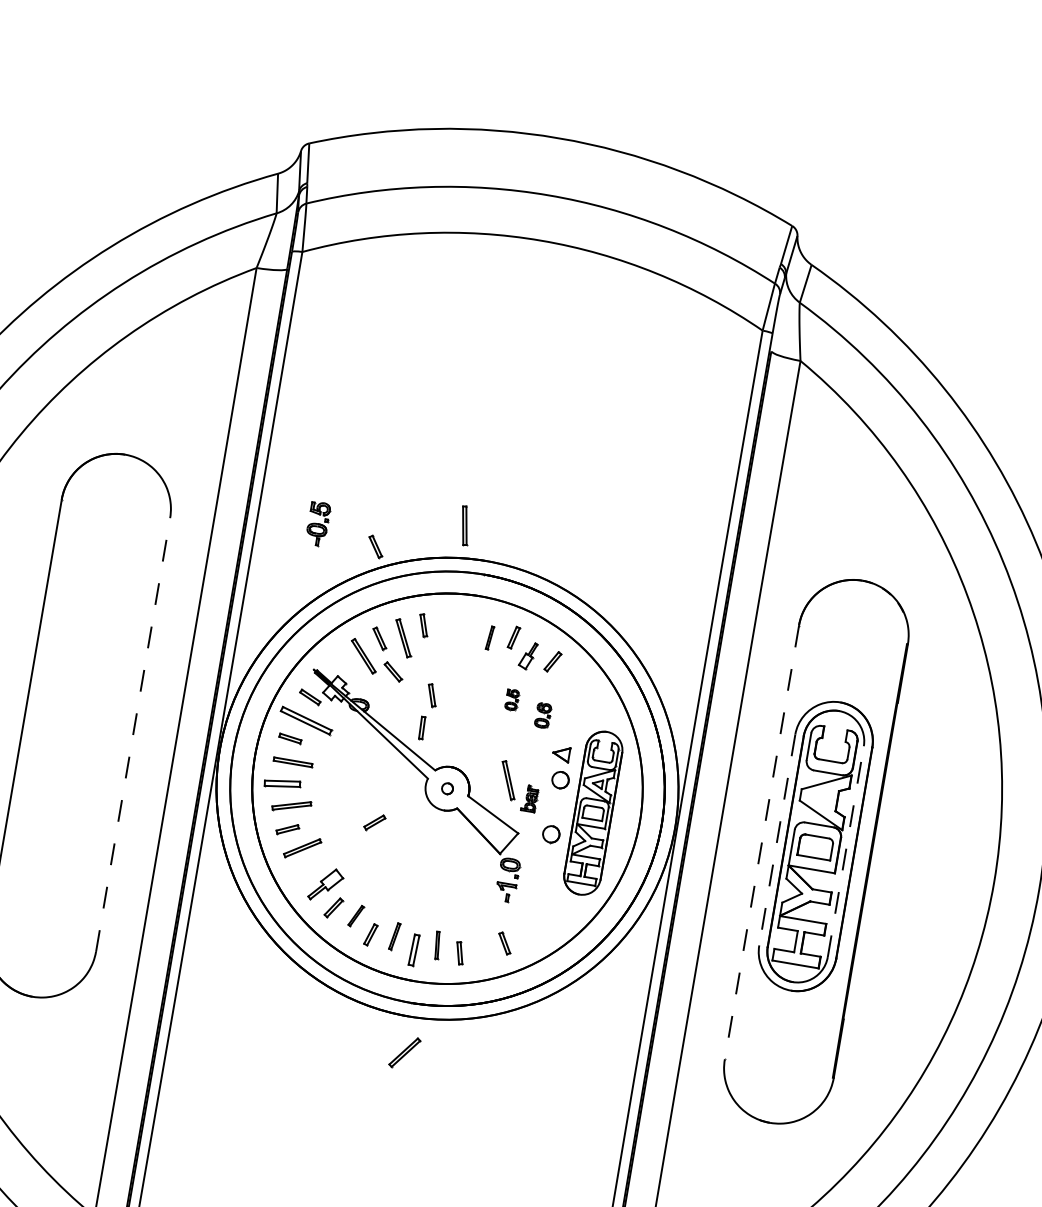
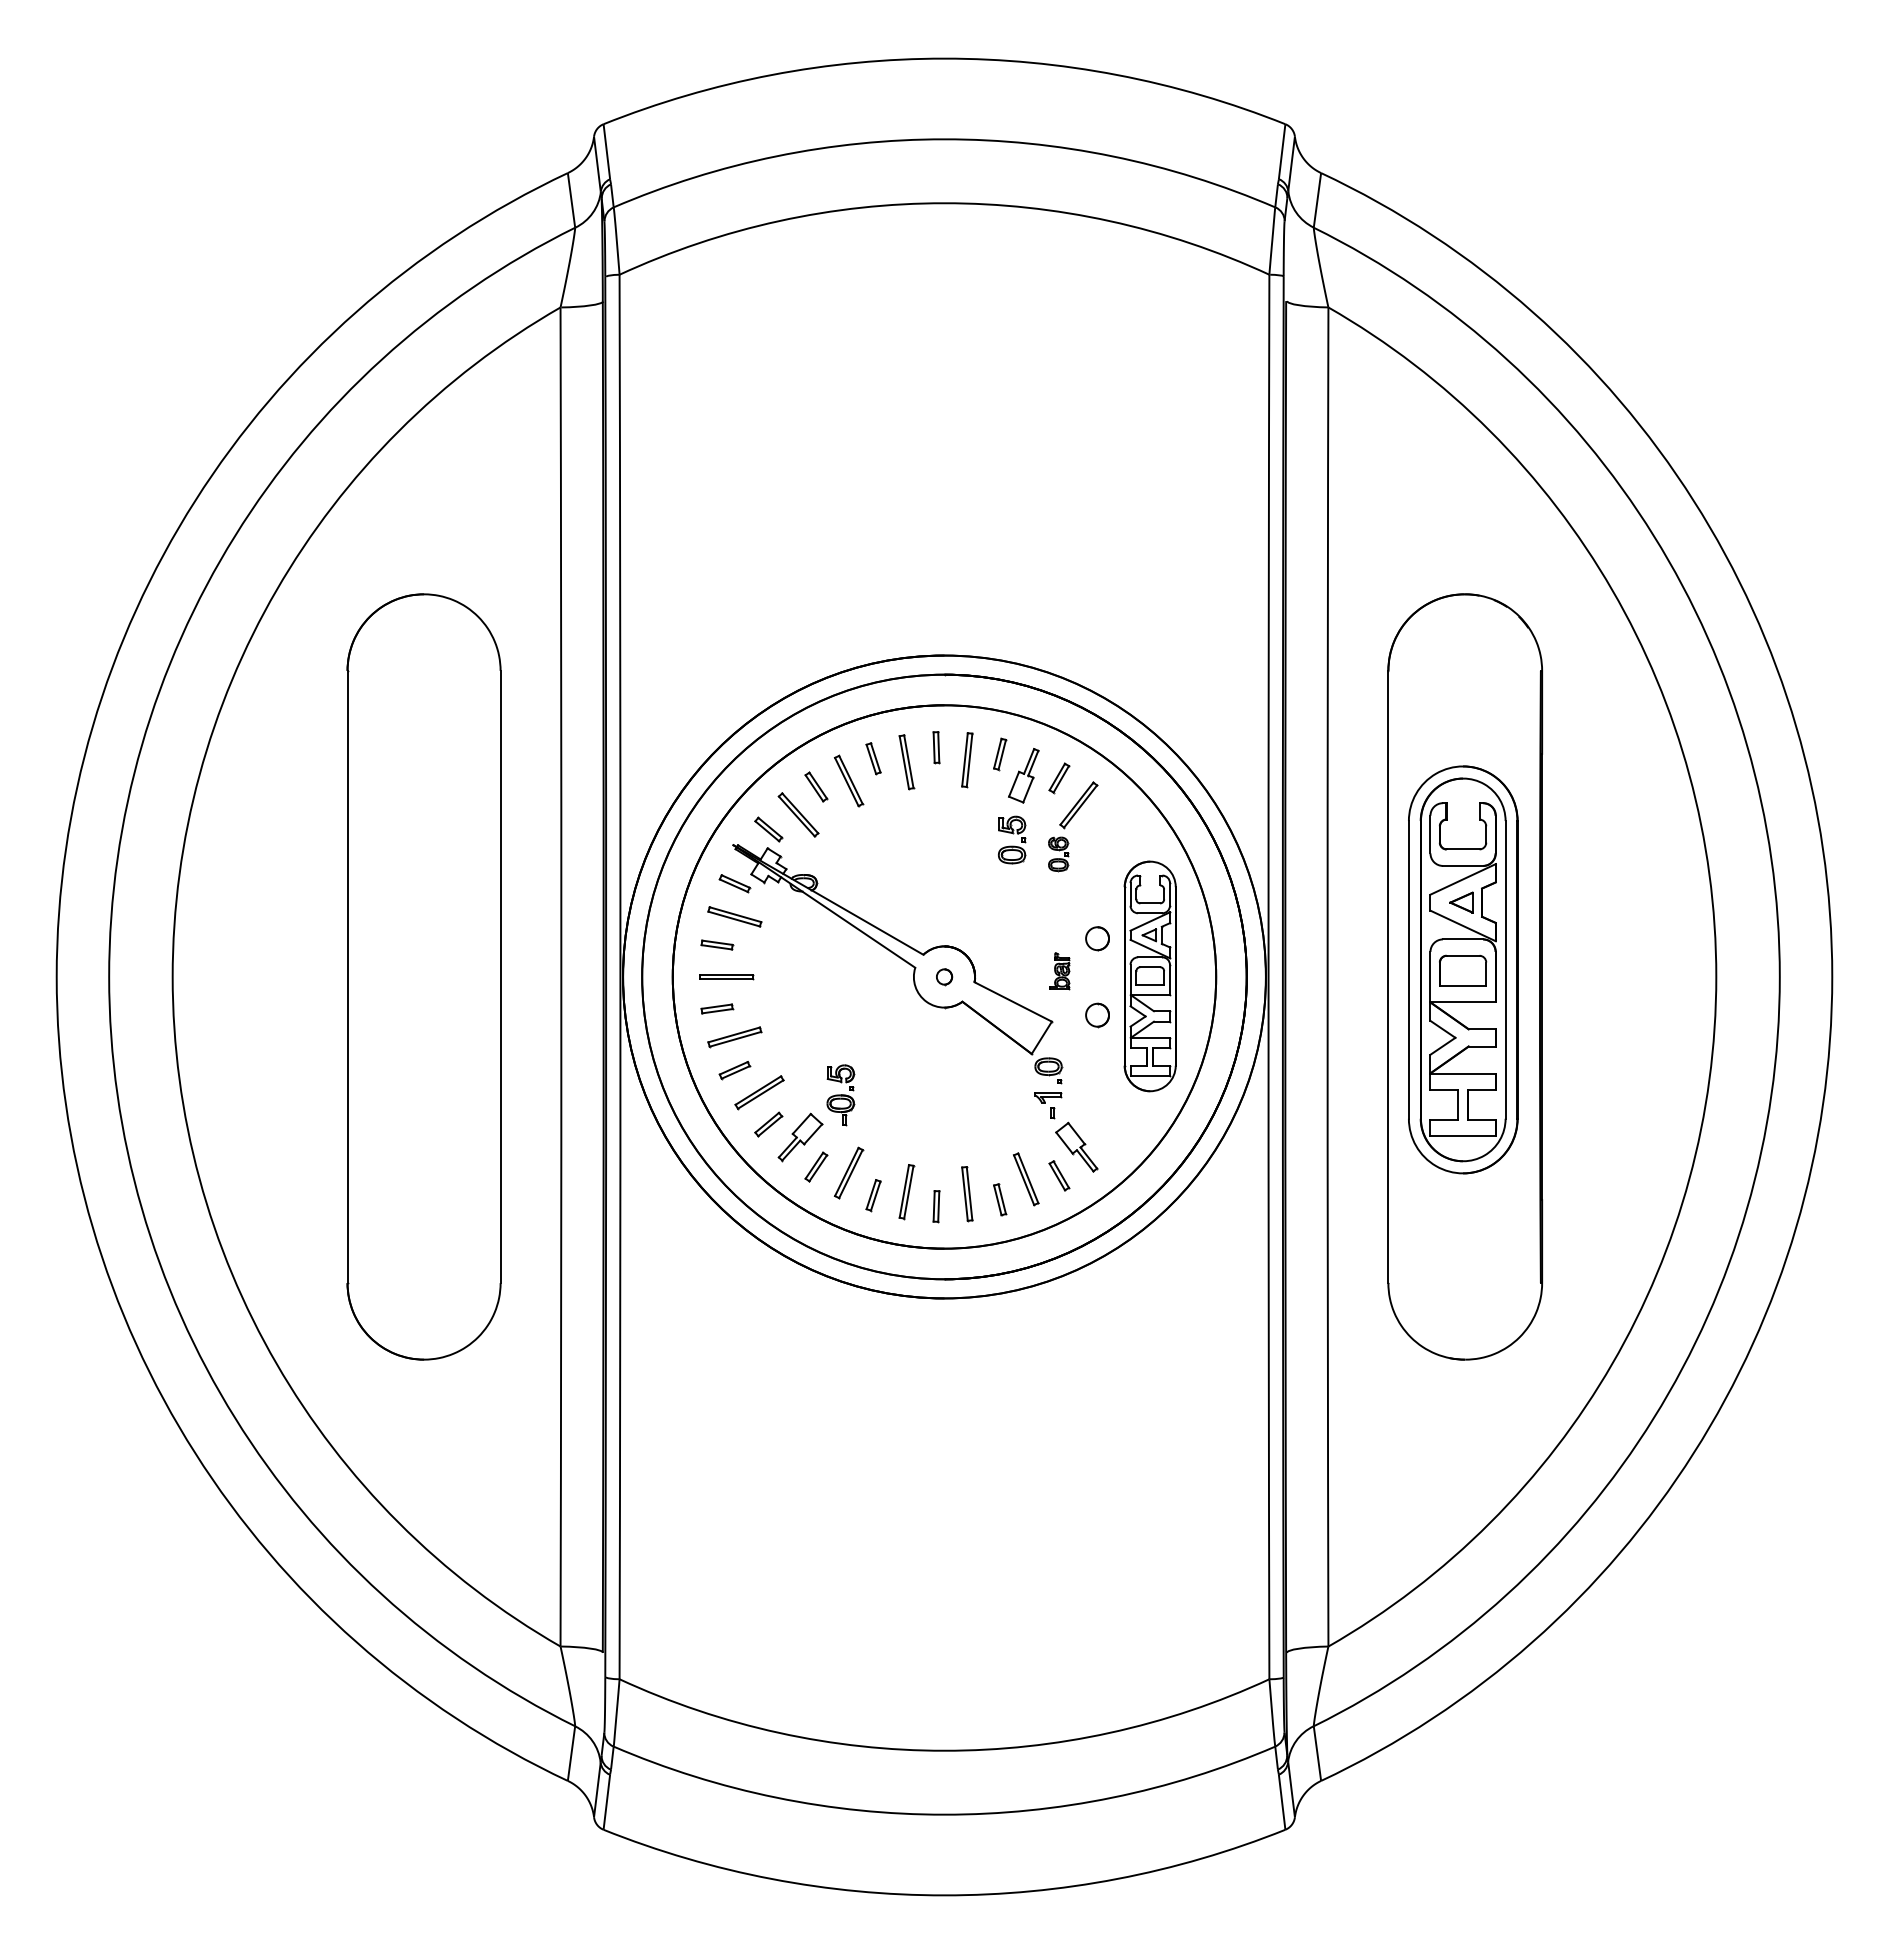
part: (317, 524) -> (840, 1095), moved
part: (464, 525) -> (906, 762), moved
part: (375, 546) -> (789, 661), removed
part: (490, 638) -> (967, 760), size x1.67
part: (527, 655) -> (1023, 775), size x1.43
part: (393, 671) -> (768, 829), moved
part: (432, 695) -> (901, 852), removed
part: (512, 699) -> (1012, 839), size x1.67
part: (306, 720) -> (734, 916), size x0.71
part: (422, 727) -> (936, 747), moved
line: (133, 734) -> (500, 976), dashed -> solid
part: (561, 753) -> (1461, 902), moved
part: (508, 780) -> (1026, 1179), moved
part: (282, 783) -> (717, 1008), size x0.62
part: (374, 822) -> (768, 1124), moved
line: (777, 839) -> (1408, 969), dashed -> solid
line: (761, 842) -> (1388, 977), dashed -> solid
line: (845, 851) -> (1505, 969), dashed -> solid
part: (355, 915) -> (848, 1172), size x1.67
part: (520, 924) -> (1076, 1146), added
part: (394, 936) -> (906, 1192), size x1.43
part: (437, 945) -> (967, 1194), size x1.43
part: (414, 950) -> (936, 1206), size x0.71
part: (404, 1052) -> (1078, 805), moved

